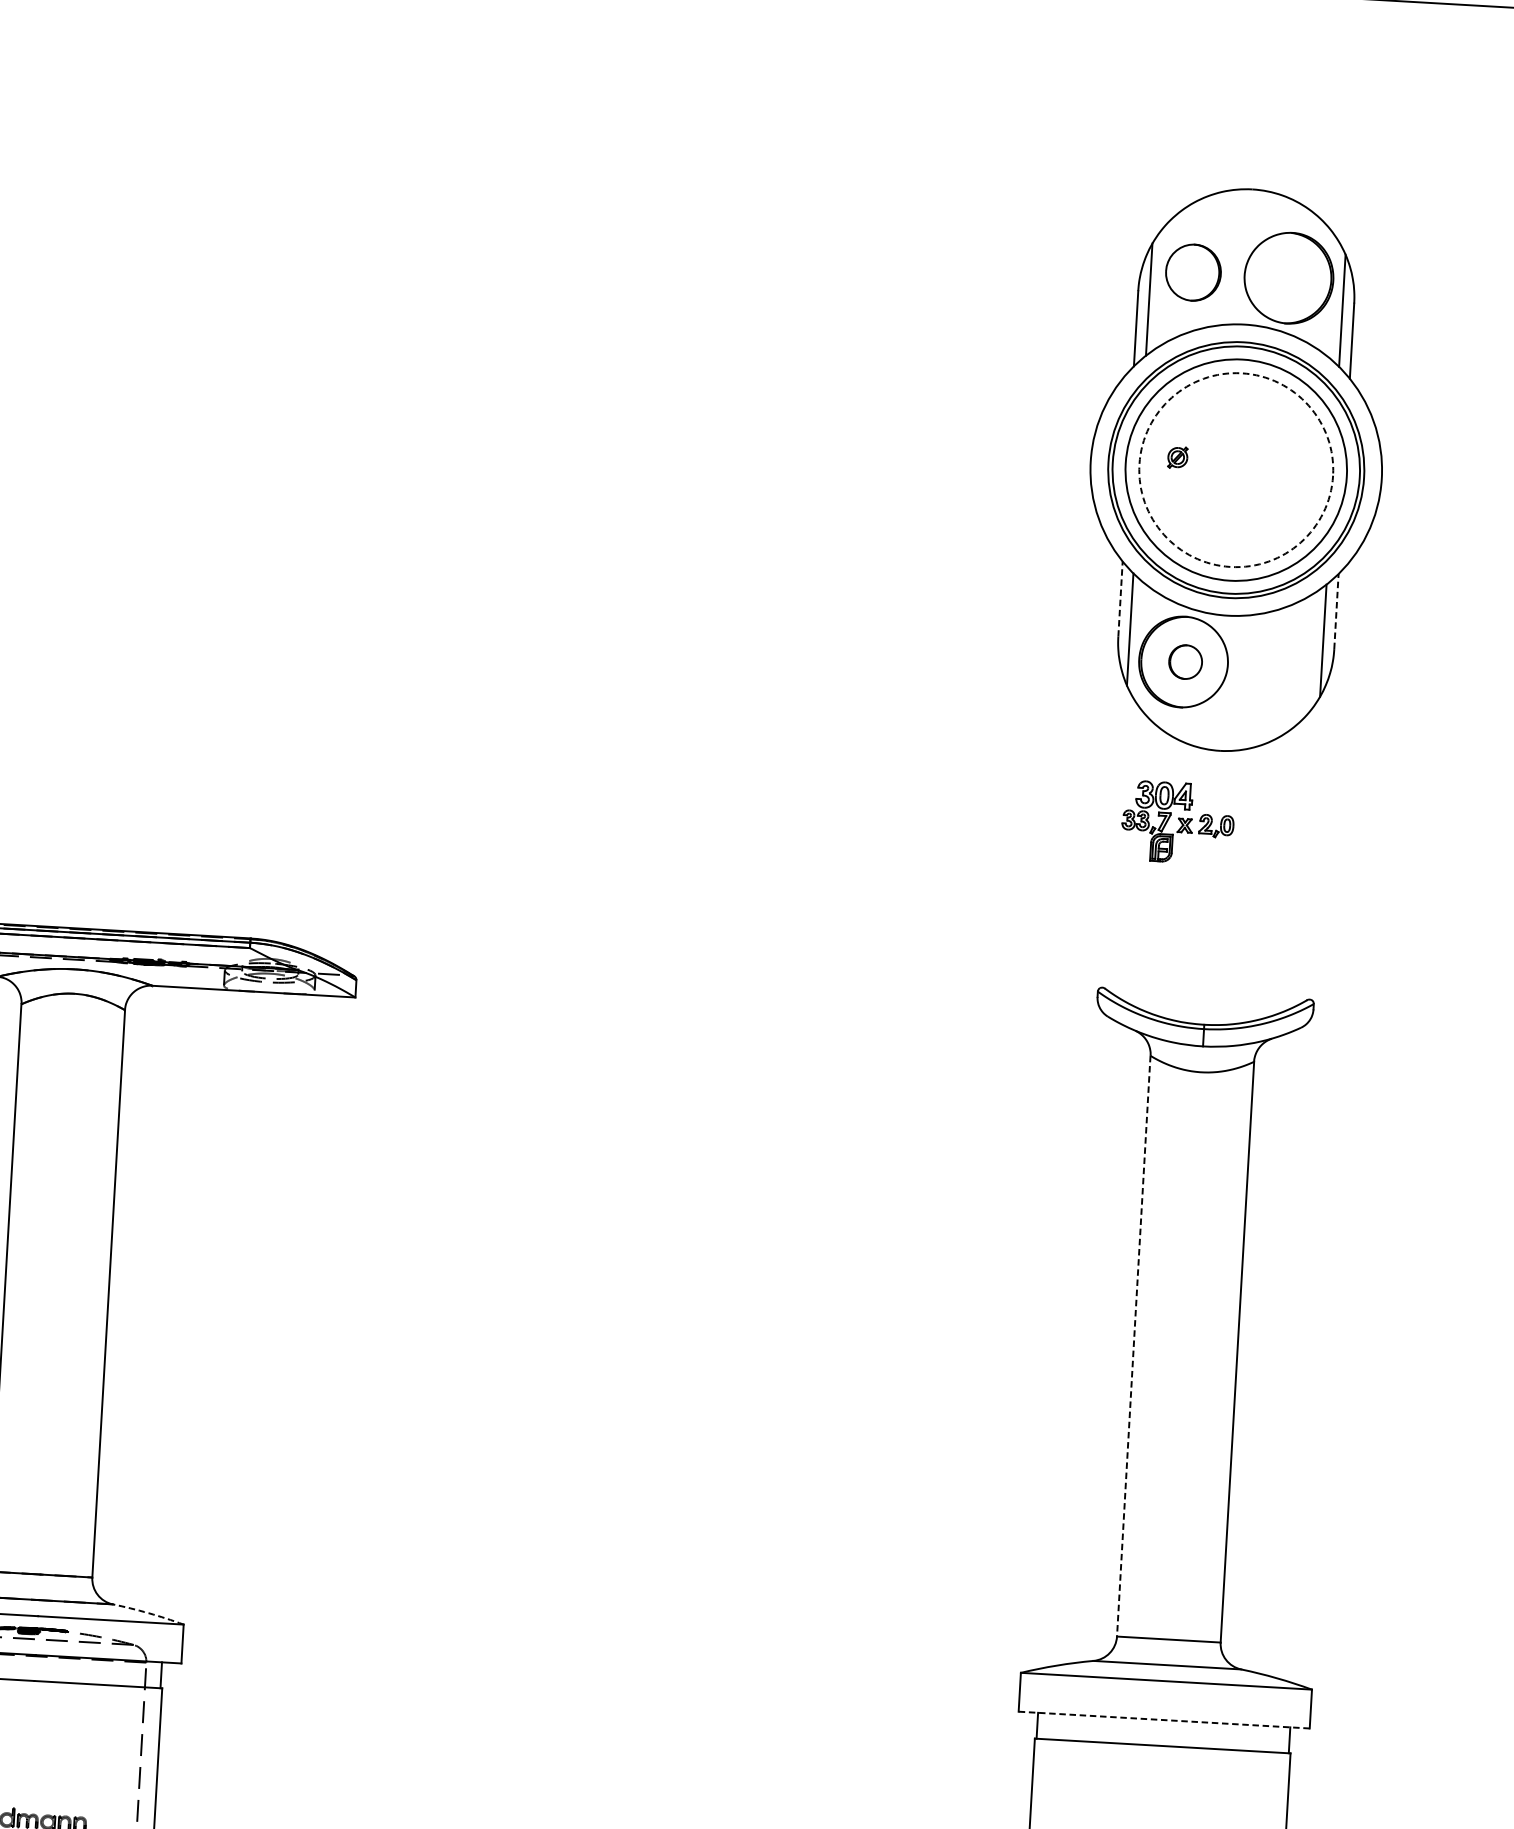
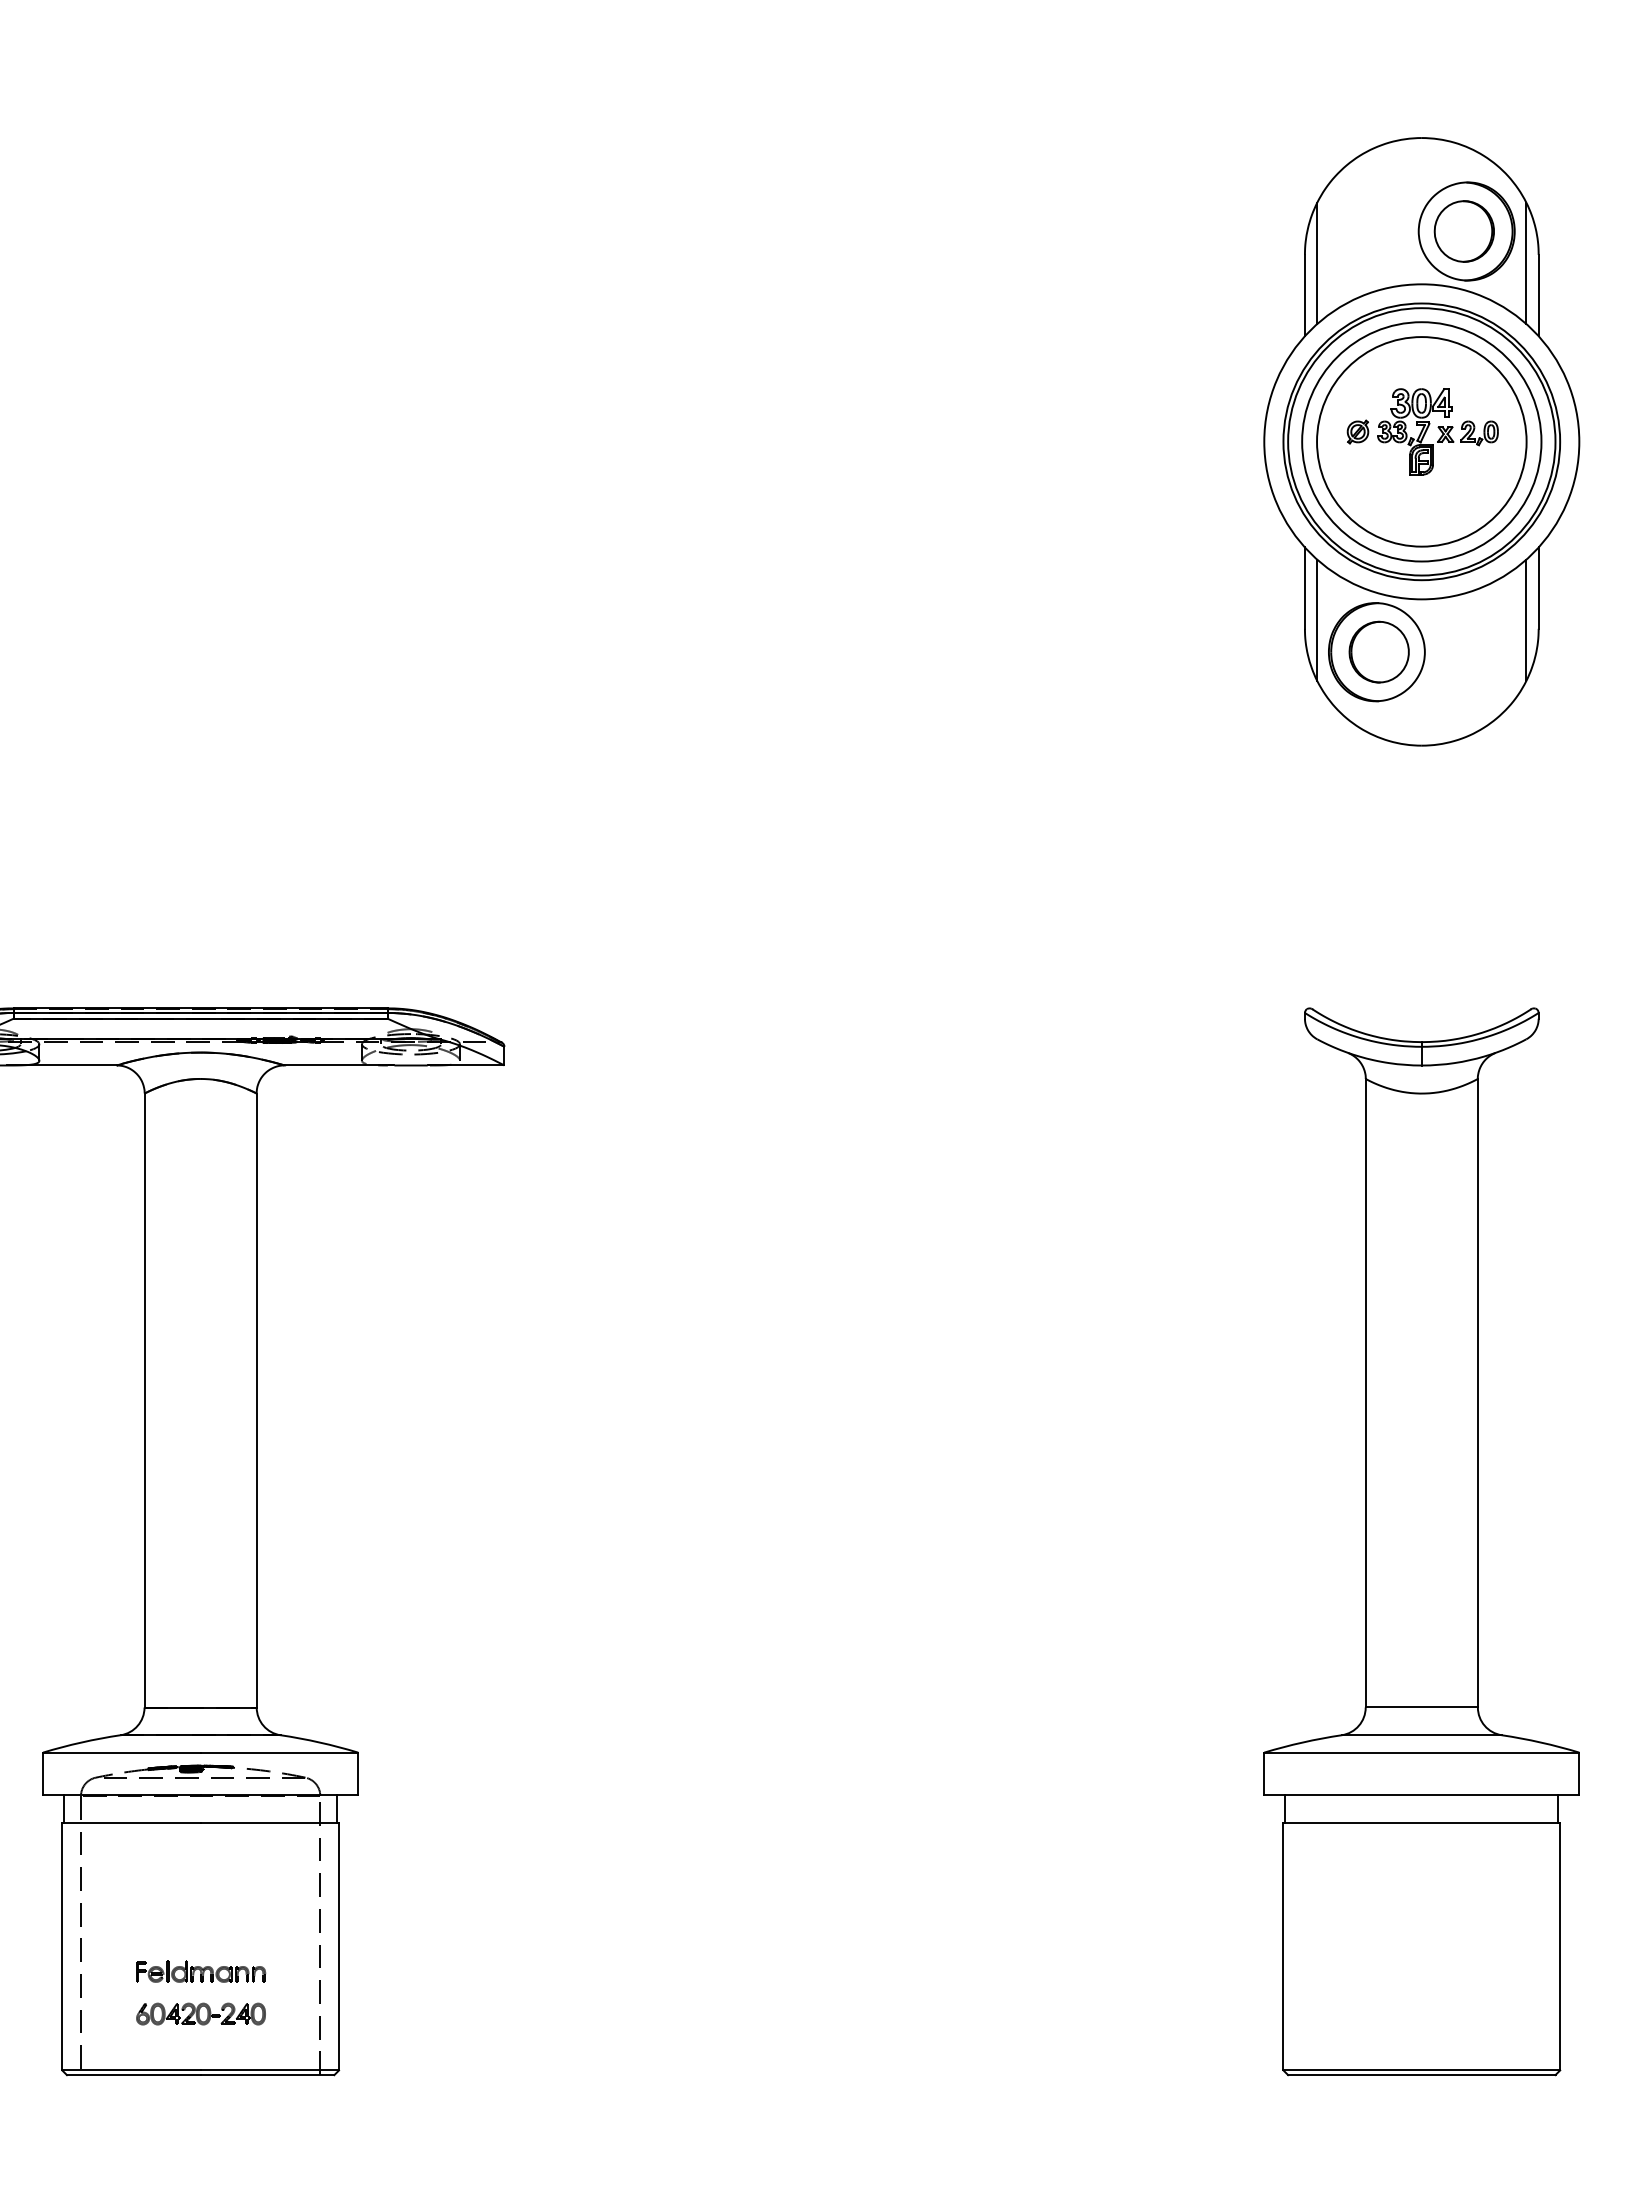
part: (1192, 272) -> (1463, 231), moved
circle: (1236, 469) -> (1421, 441), dashed -> solid
line: (1120, 599) -> (1304, 588), dashed -> solid
line: (1336, 611) -> (1538, 588), dashed -> solid
part: (1185, 661) -> (1378, 651), size x1.67
part: (1177, 822) -> (1437, 431), moved
line: (1133, 1346) -> (1365, 1393), dashed -> solid
arc: (148, 1613) -> (319, 1742), dashed -> solid
line: (1163, 1719) -> (1421, 1794), dashed -> solid

